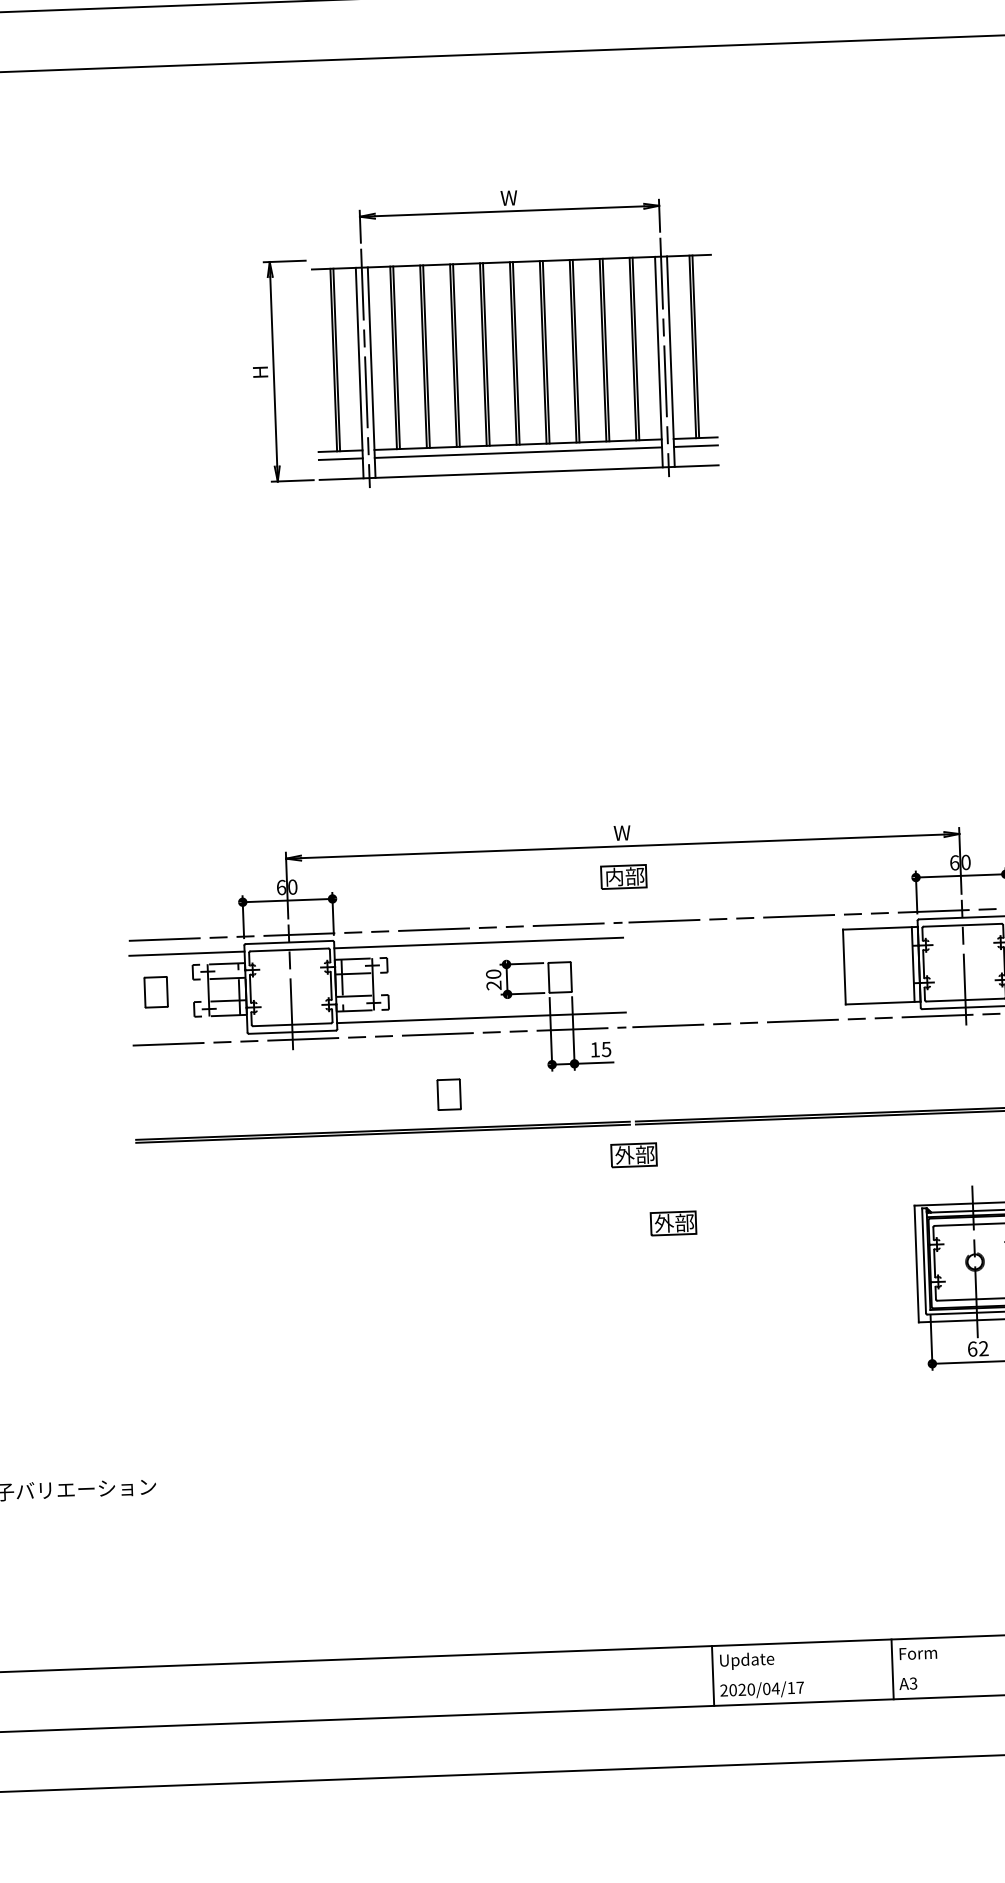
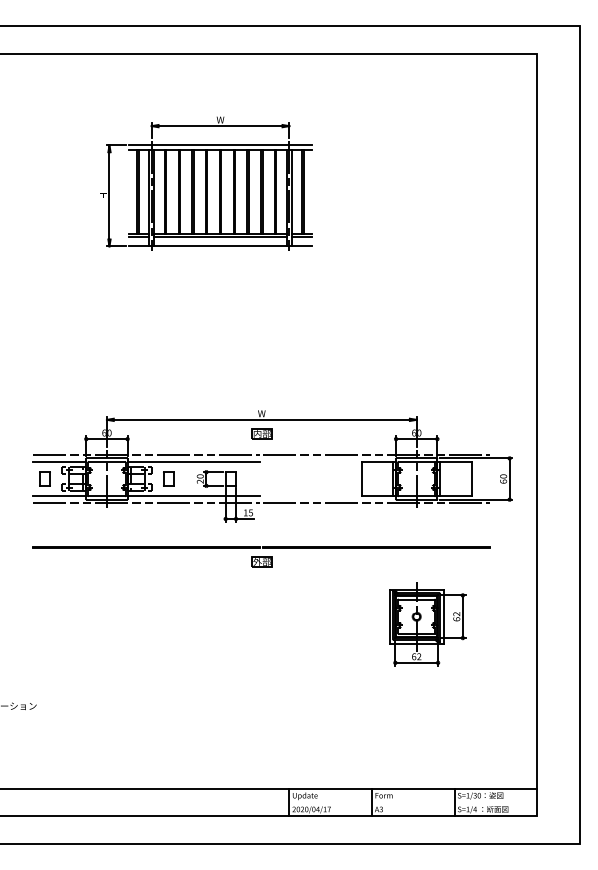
line: (511, 253) -> (220, 145), added
line: (189, 1029) -> (59, 496), added
part: (448, 1093) -> (168, 478), moved
part: (672, 1222) -> (278, 593), removed

